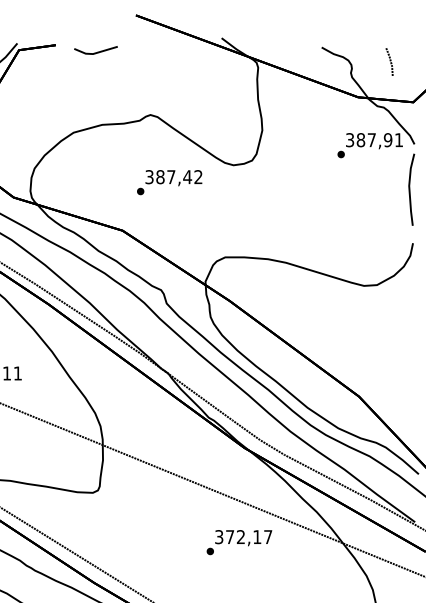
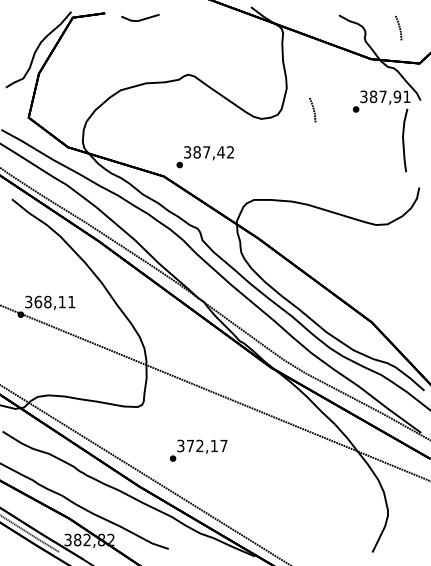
curve: (291, 154) -> (312, 109), added
text: (168, 182) -> (204, 157), moved
line: (410, 189) -> (404, 140), moved
text: (239, 542) -> (198, 450), moved

